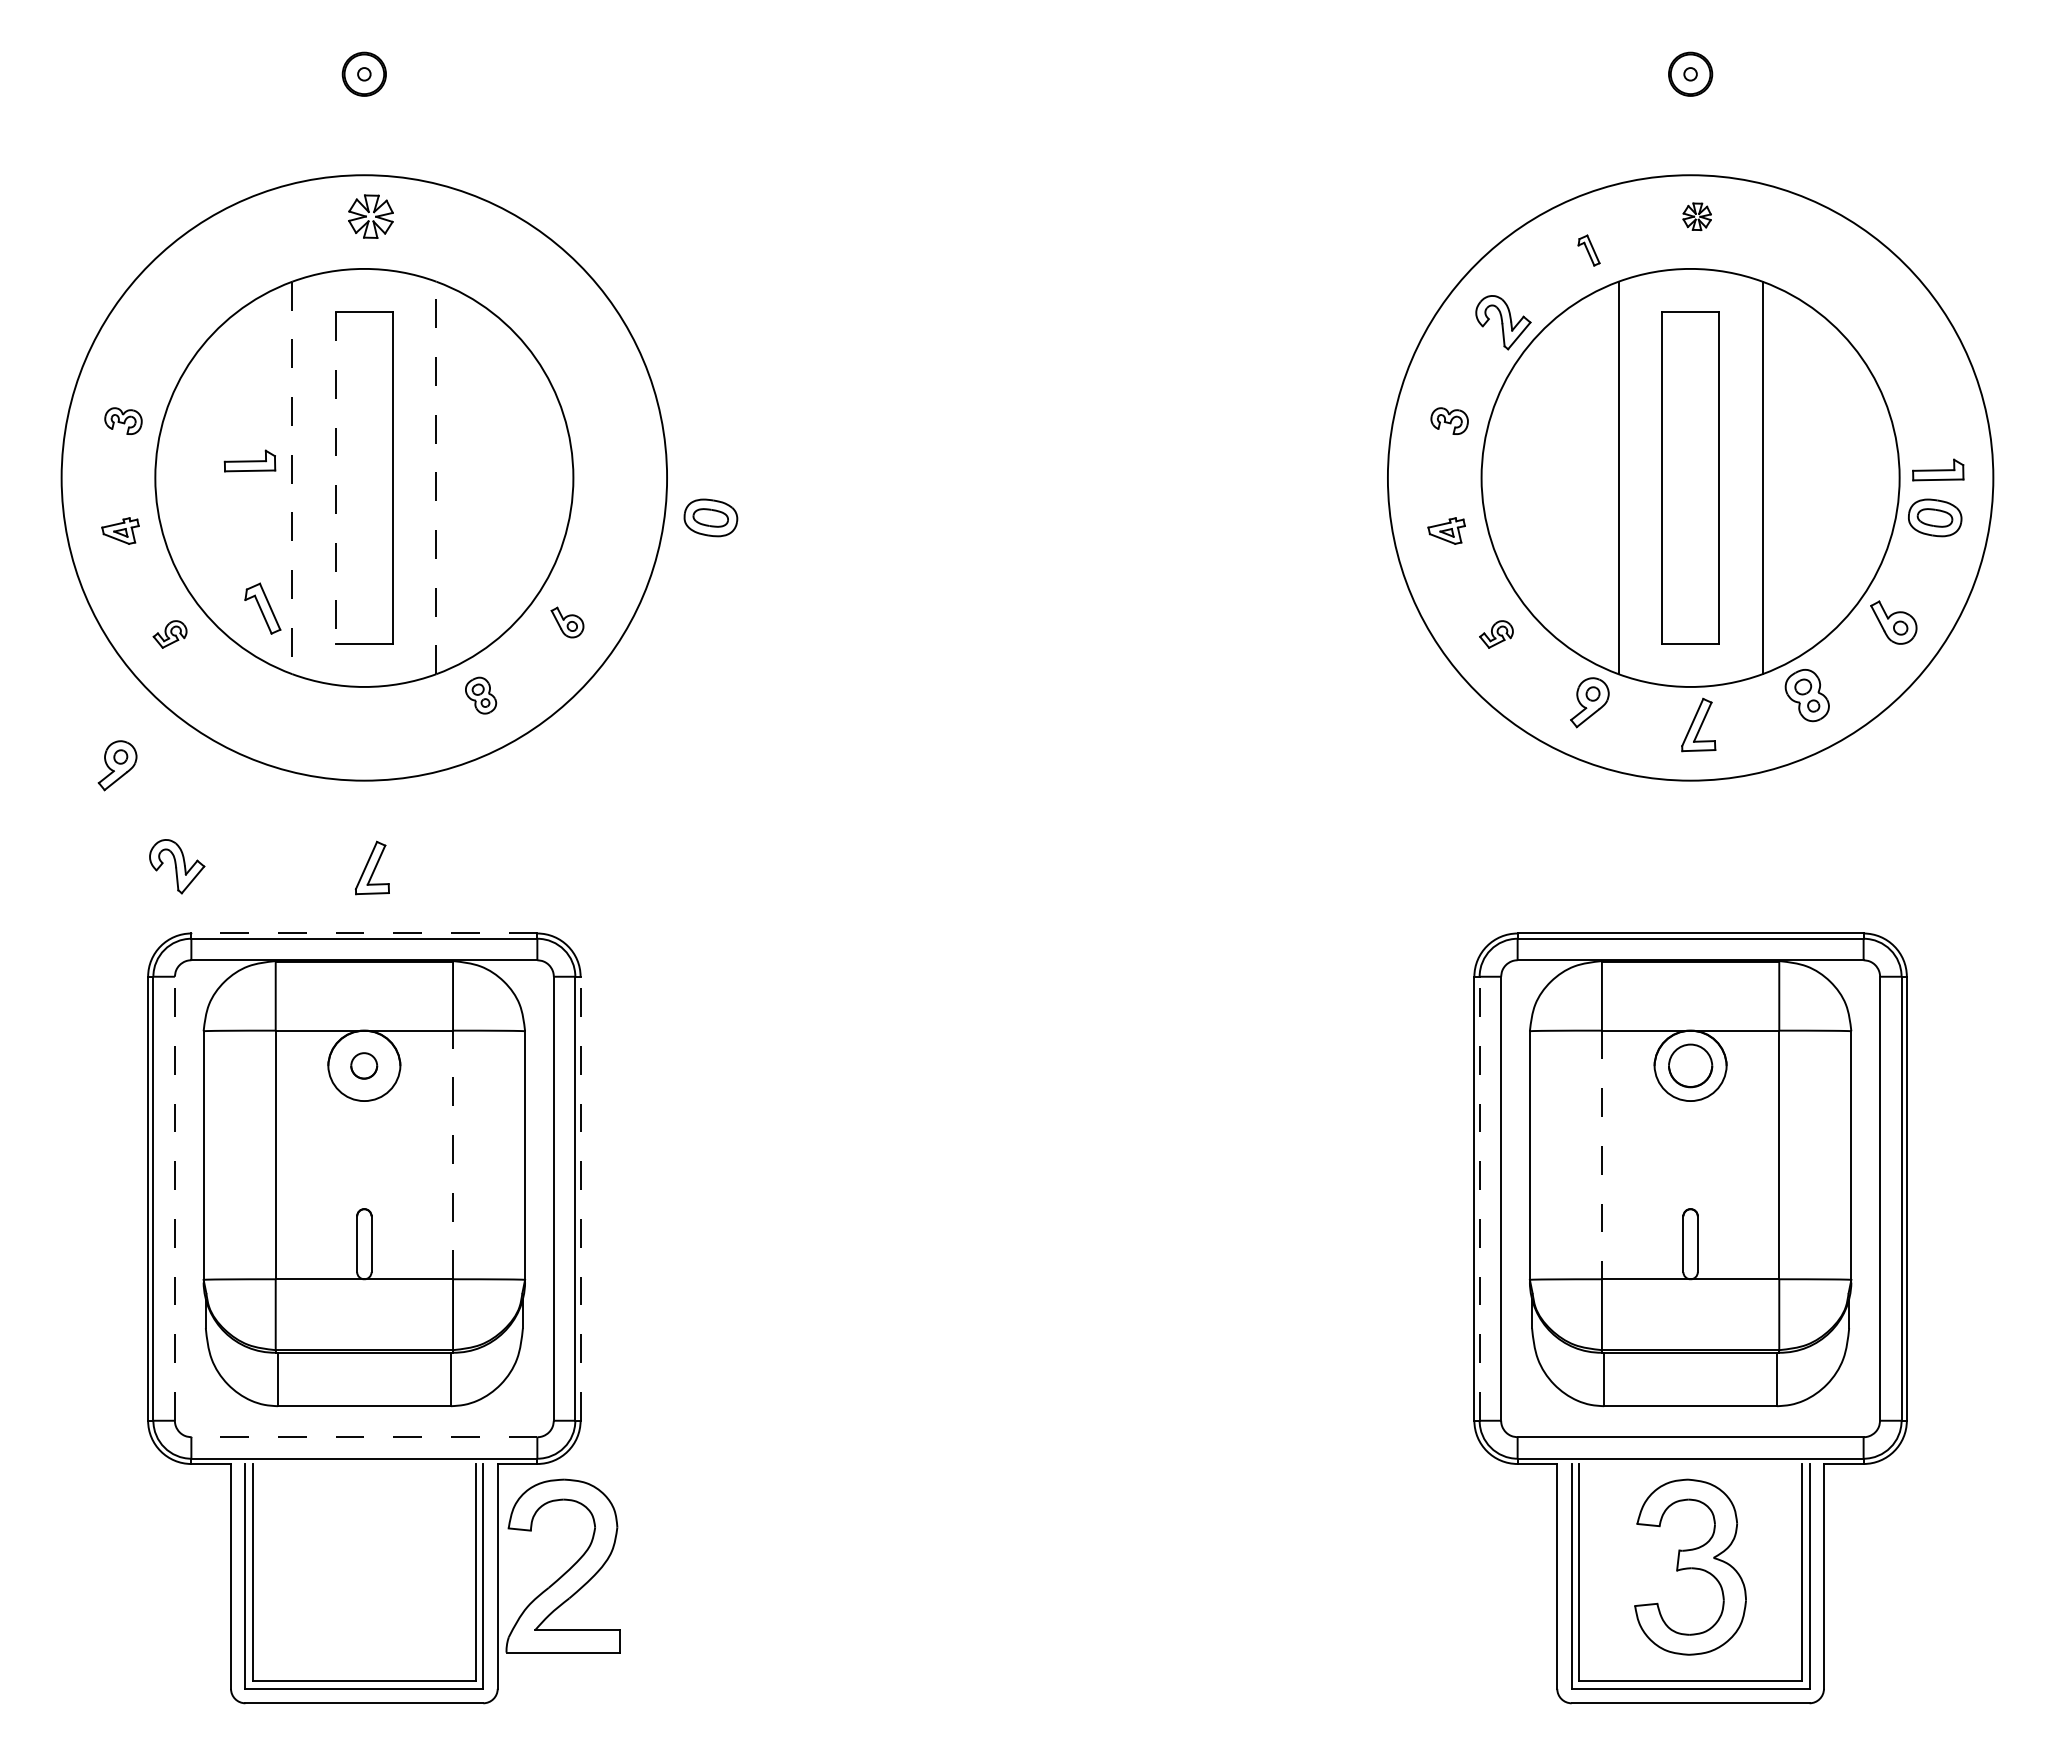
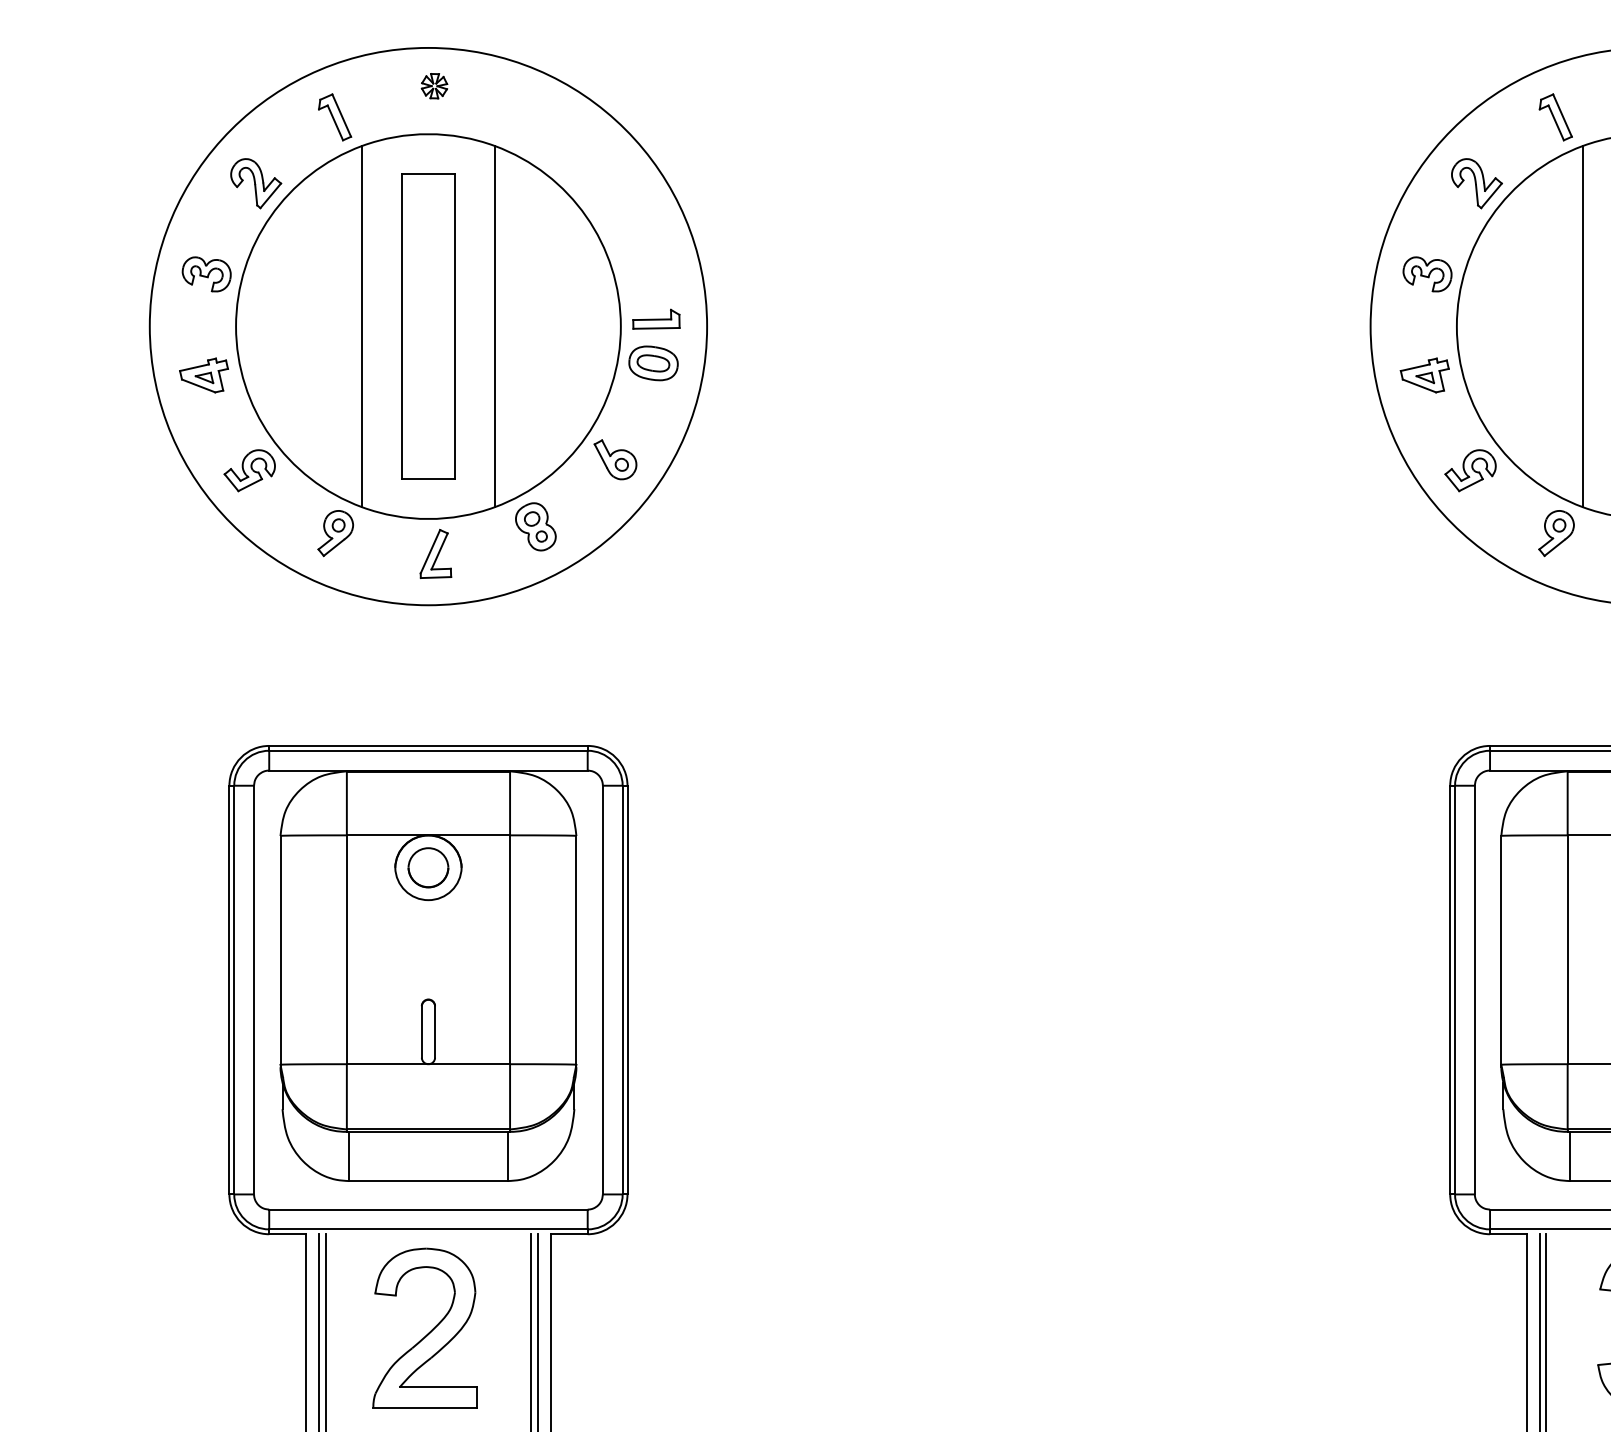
part: (370, 216) -> (434, 85), size x0.62
part: (1588, 250) -> (1555, 117), size x1.67
part: (123, 420) -> (206, 273), size x1.43
part: (1449, 420) -> (1427, 273), size x1.43
part: (249, 460) -> (655, 318), moved
line: (335, 477) -> (401, 326), dashed -> solid
line: (436, 477) -> (494, 326), dashed -> solid
line: (292, 478) -> (362, 327), dashed -> solid
part: (710, 517) -> (653, 362), moved
part: (120, 530) -> (203, 374), size x1.43
part: (1446, 530) -> (1424, 374), size x1.43
part: (262, 608) -> (334, 117), moved
part: (567, 622) -> (615, 459), size x1.43
part: (169, 634) -> (249, 470), size x1.67
part: (1496, 634) -> (1470, 470), size x1.67
part: (480, 695) -> (535, 526), size x1.43
part: (117, 765) -> (335, 533), moved
part: (177, 866) -> (256, 183), moved
part: (371, 867) -> (435, 553), moved
line: (364, 933) -> (428, 745), dashed -> solid
part: (363, 1065) -> (427, 867), size x1.67
line: (453, 1154) -> (510, 949), dashed -> solid
line: (1601, 1155) -> (1567, 950), dashed -> solid
line: (174, 1198) -> (253, 989), dashed -> solid
line: (580, 1198) -> (627, 989), dashed -> solid
line: (1479, 1198) -> (1454, 989), dashed -> solid
line: (364, 1437) -> (428, 1209), dashed -> solid
part: (566, 1570) -> (428, 1332), moved

